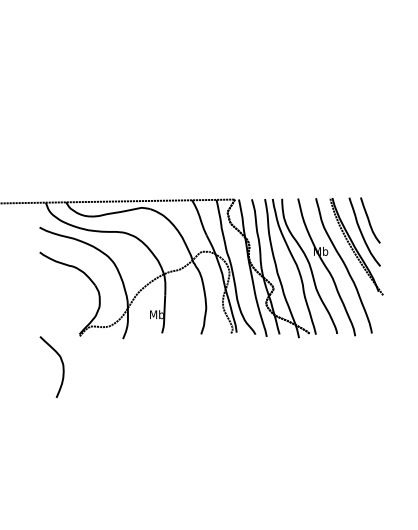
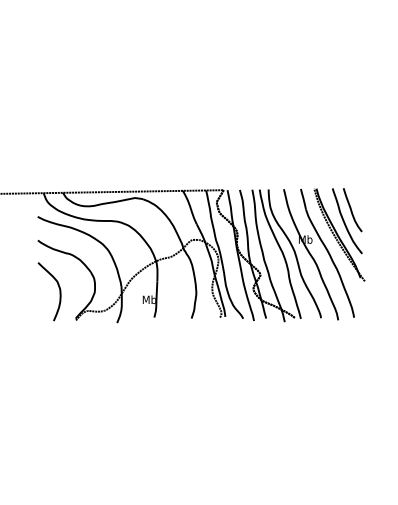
curve: (61, 362) -> (58, 287), moved

